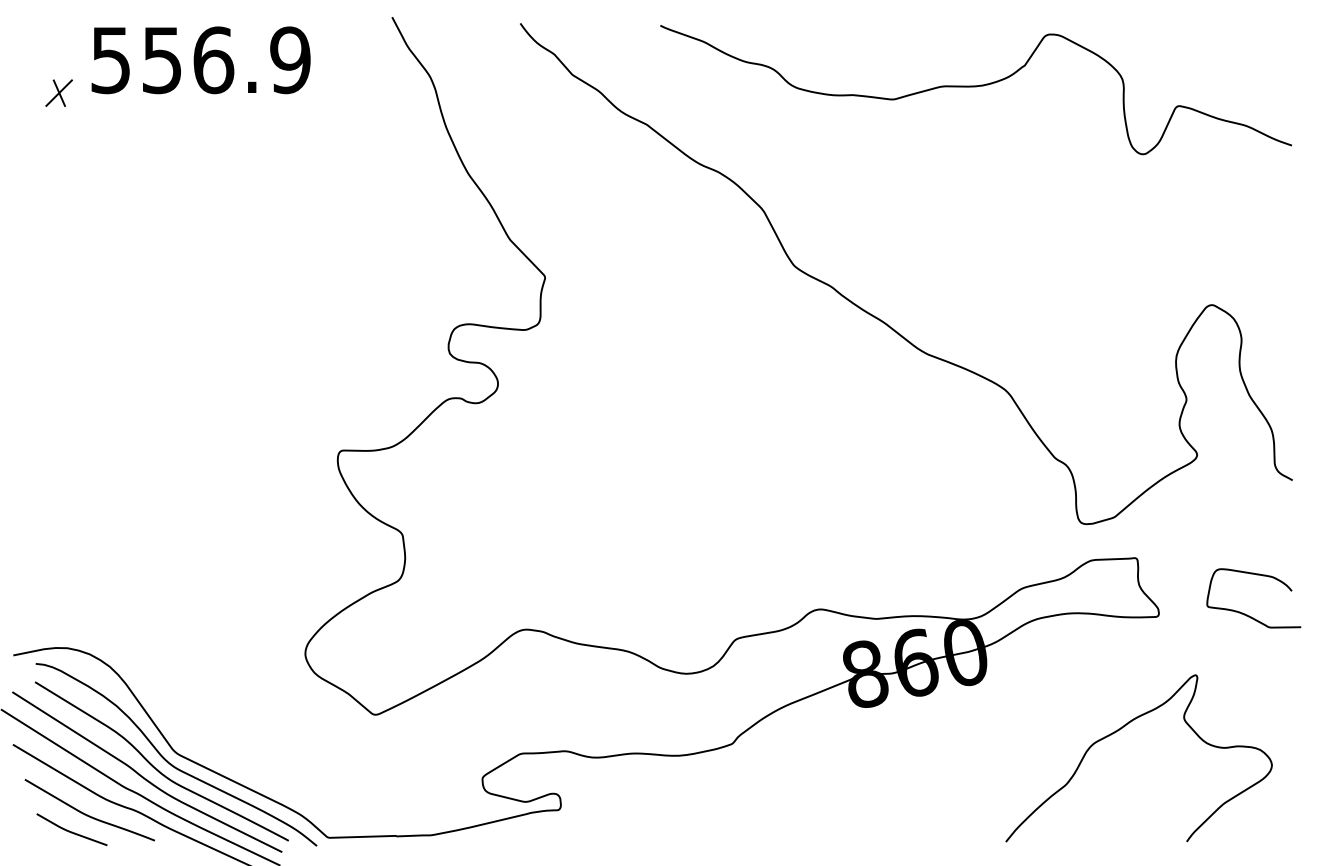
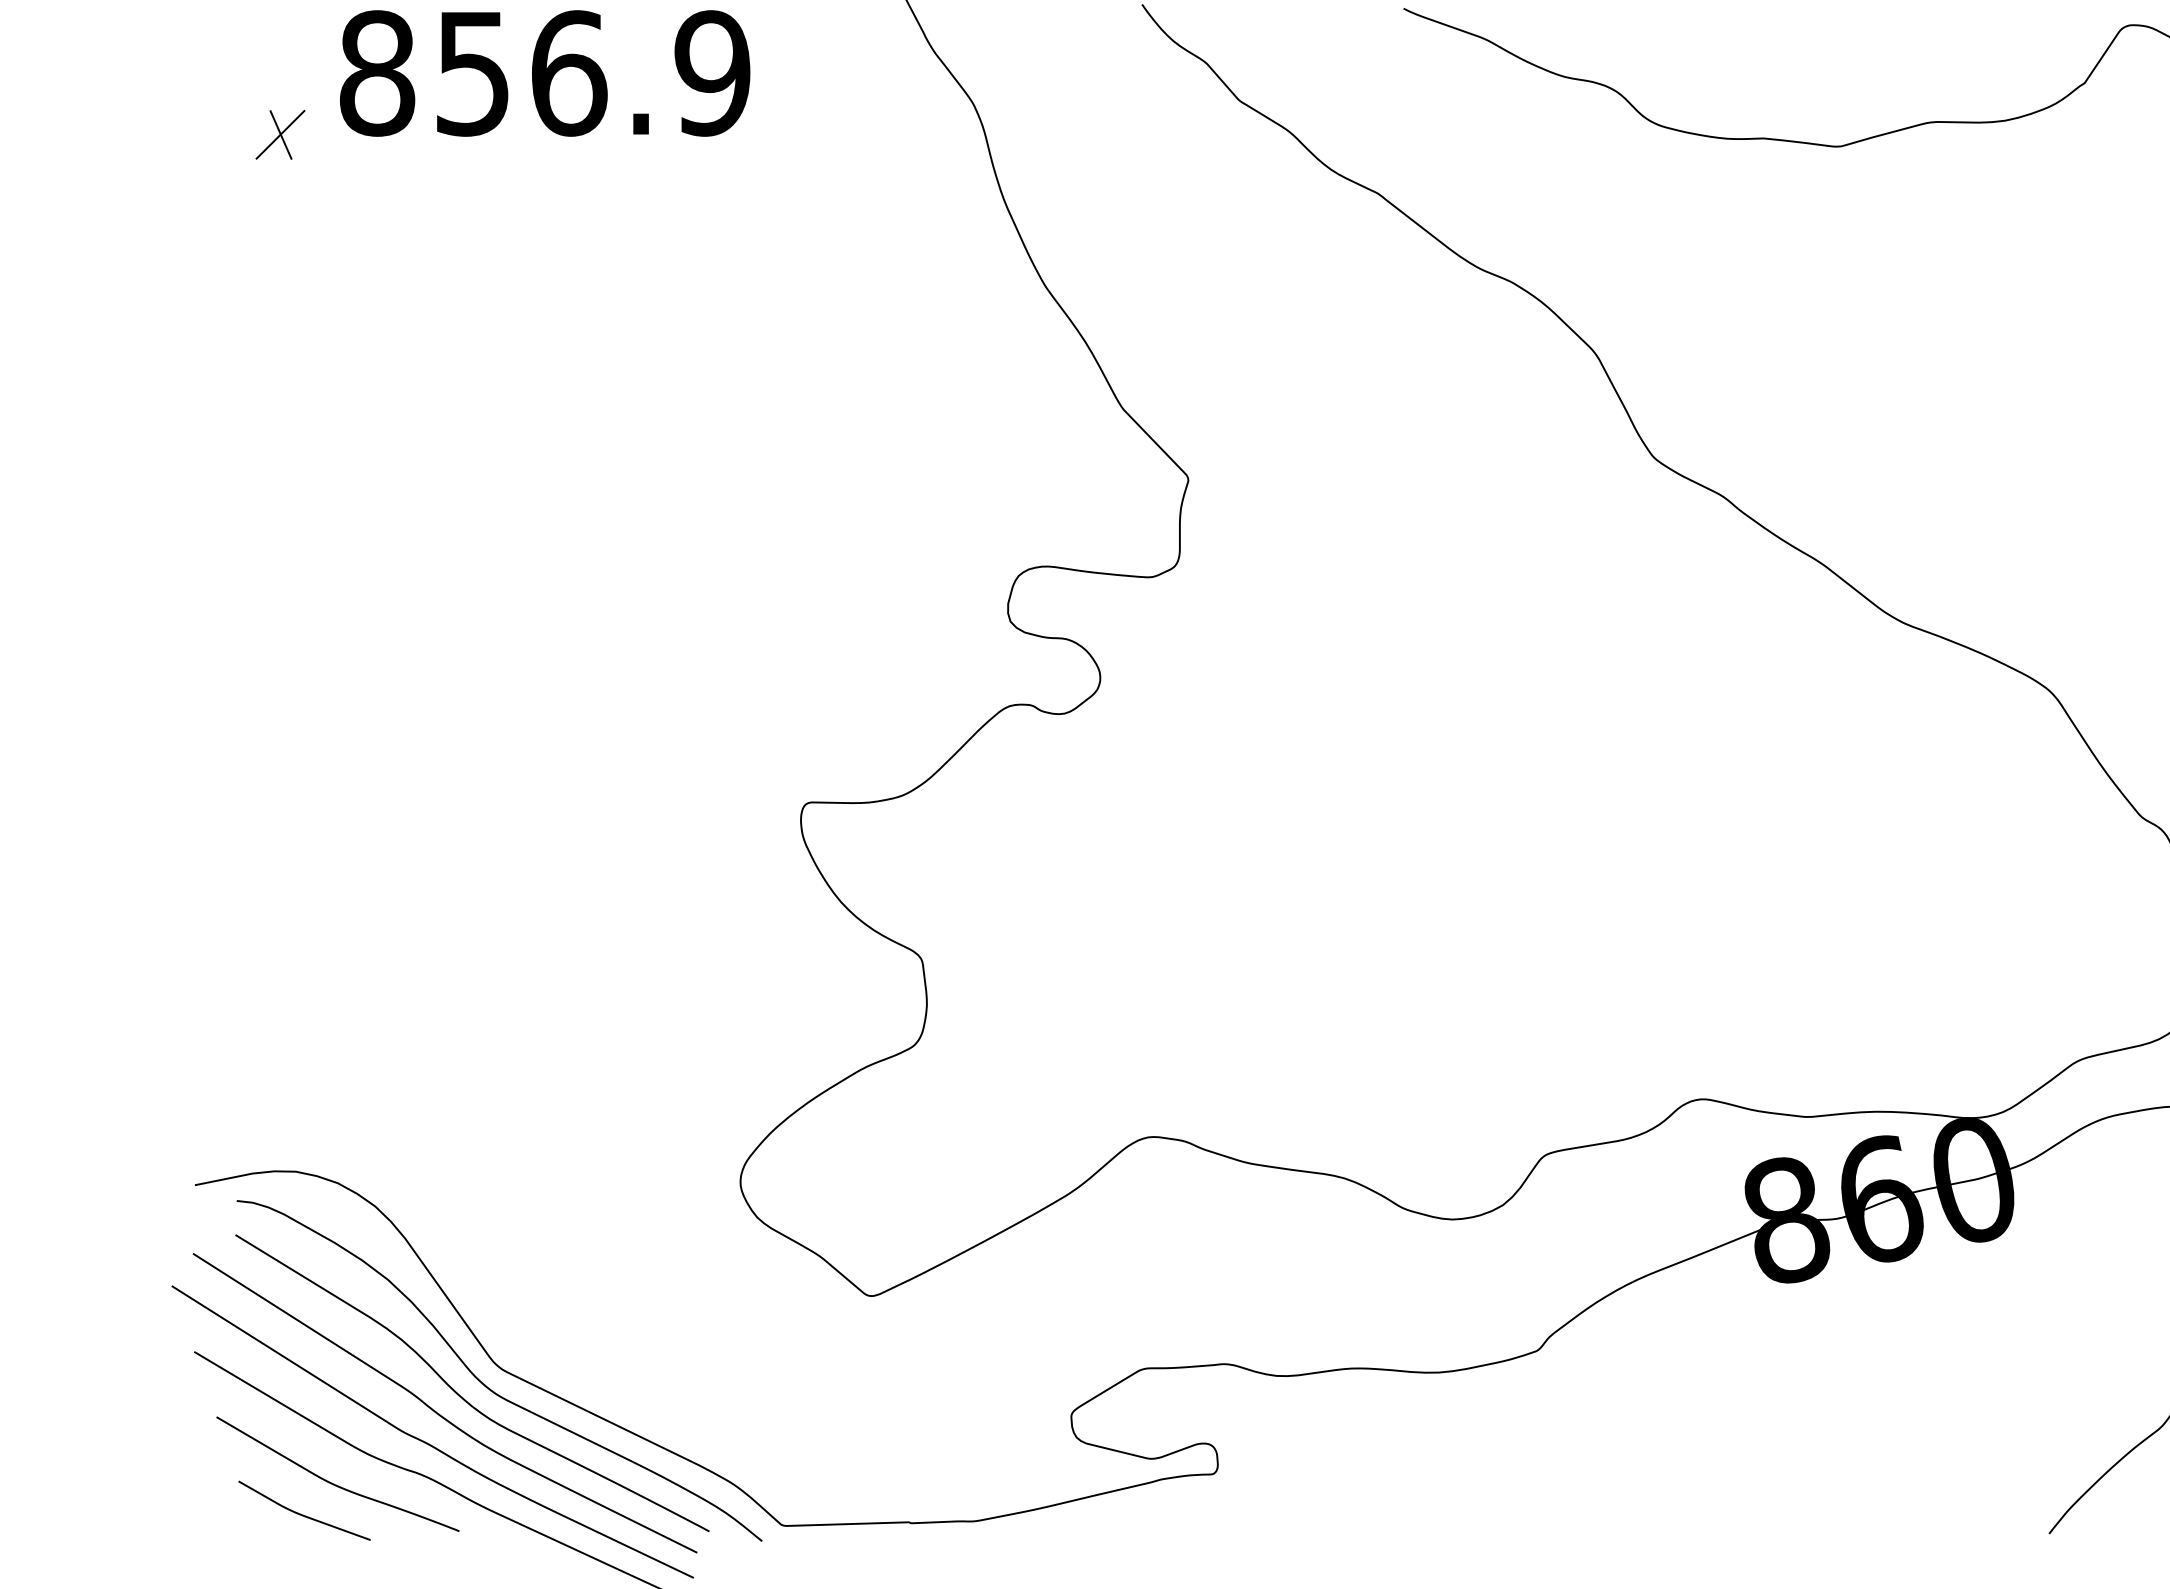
text: (111, 60) -> (378, 73), 556.9 -> 856.9

